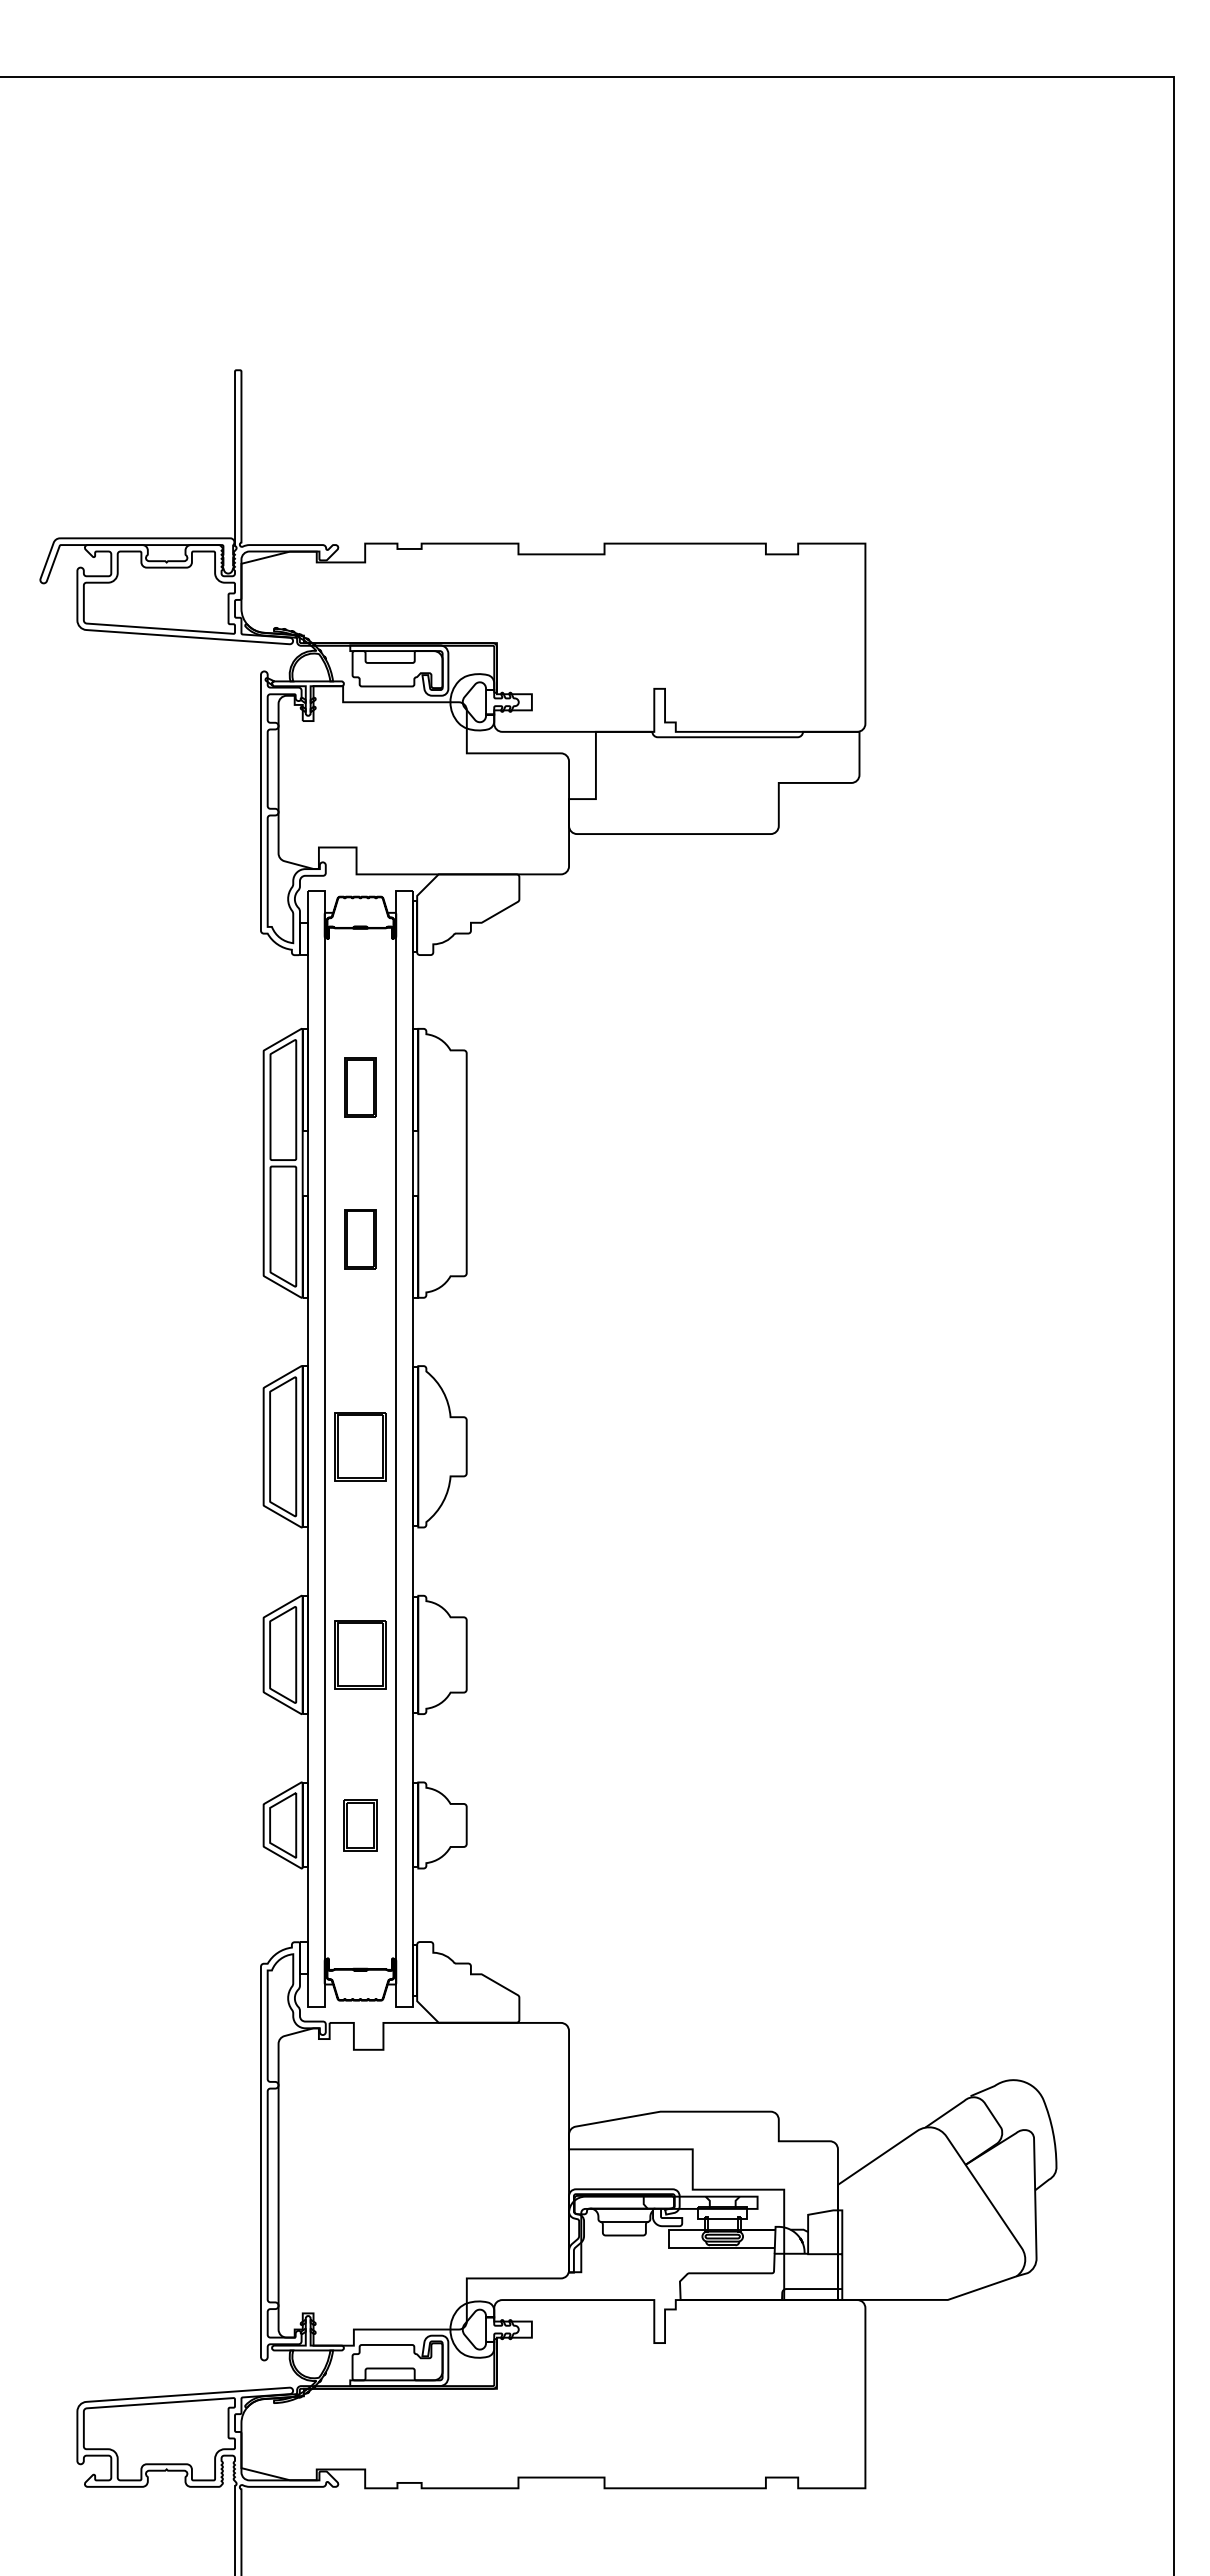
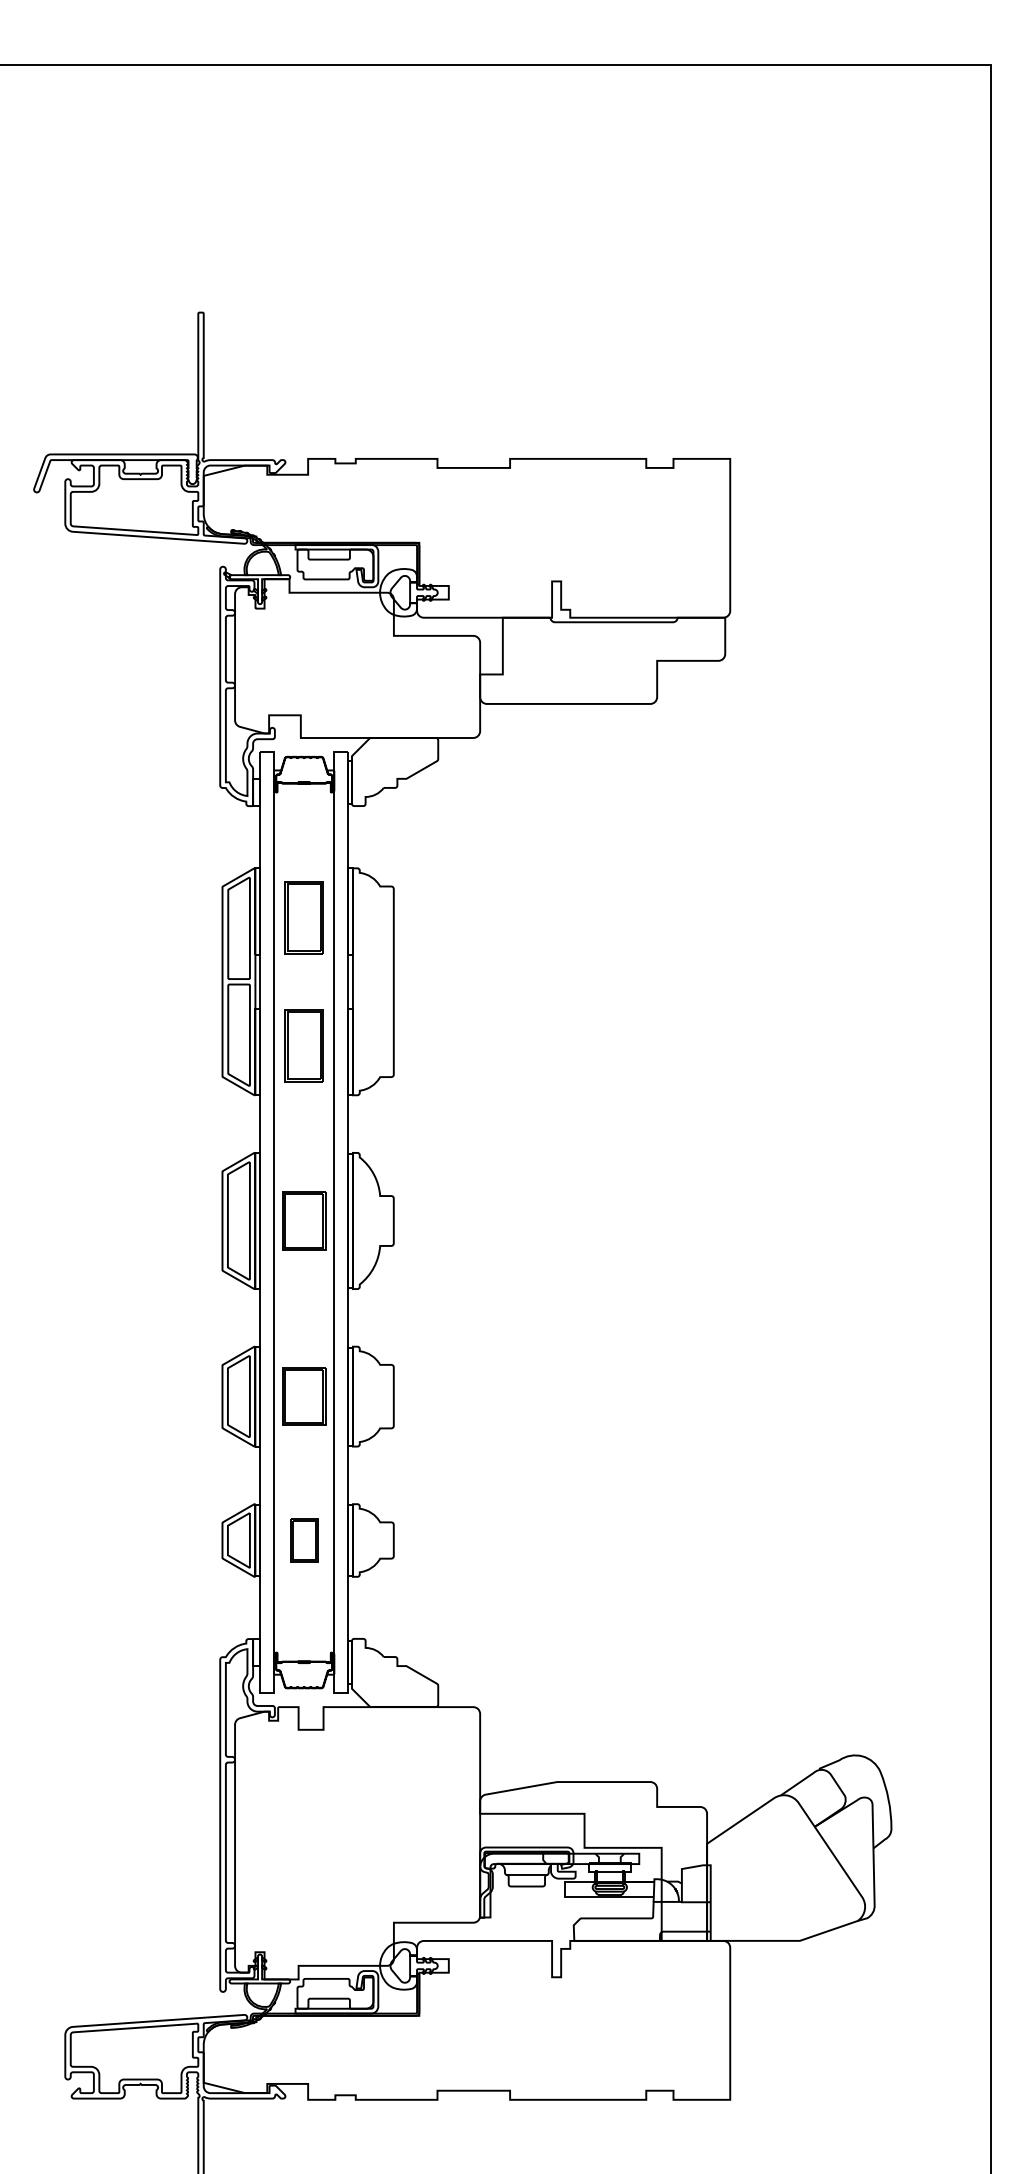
part: (360, 1087) -> (304, 917), size x1.43
part: (360, 1239) -> (304, 1046), size x1.43

